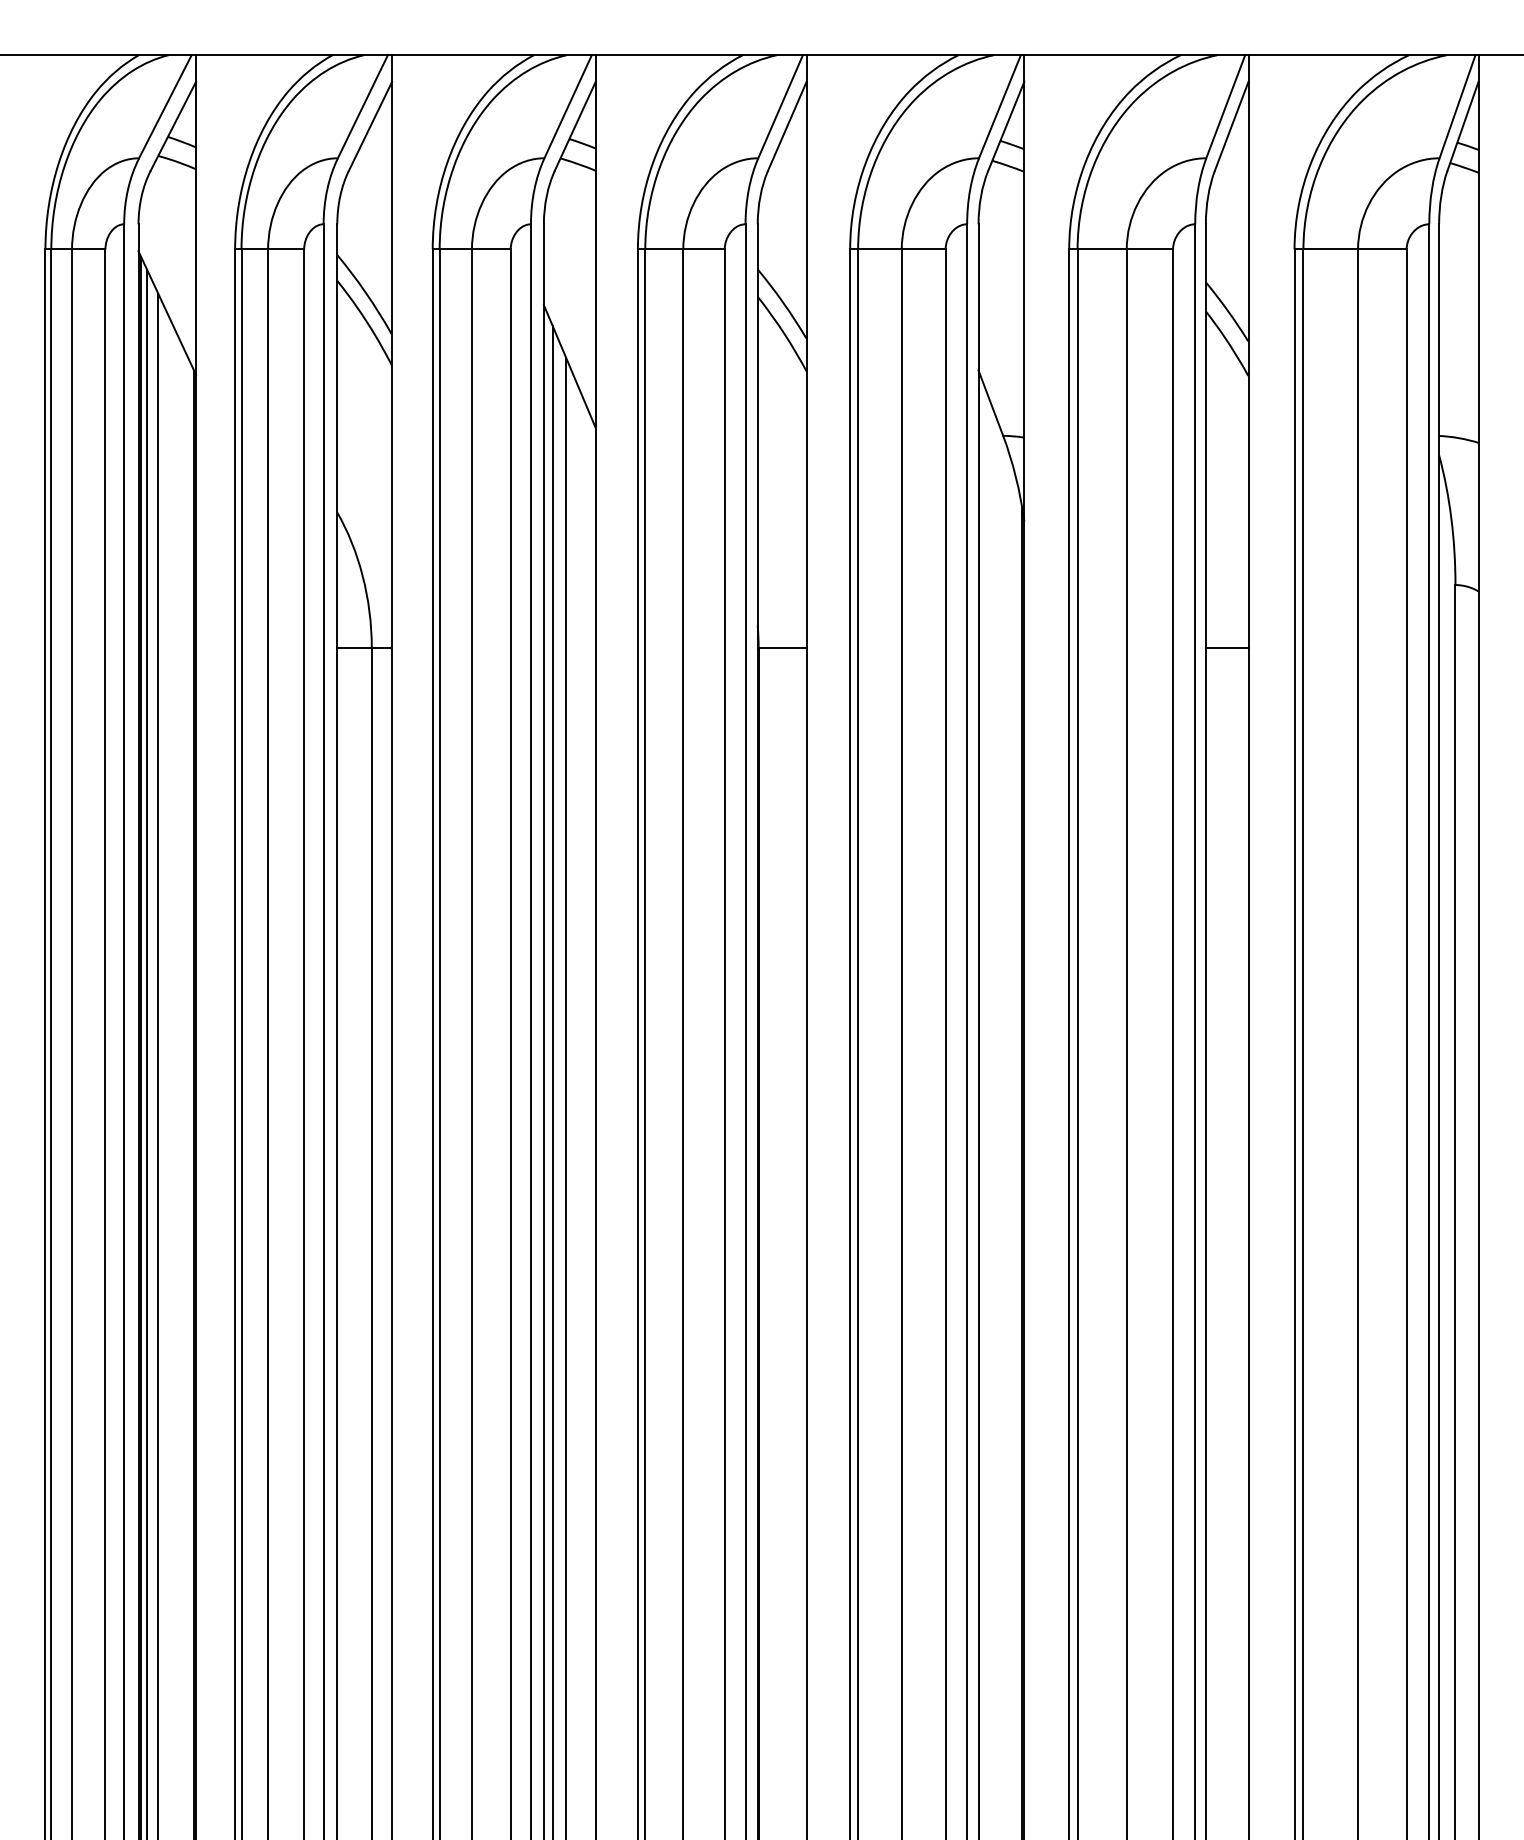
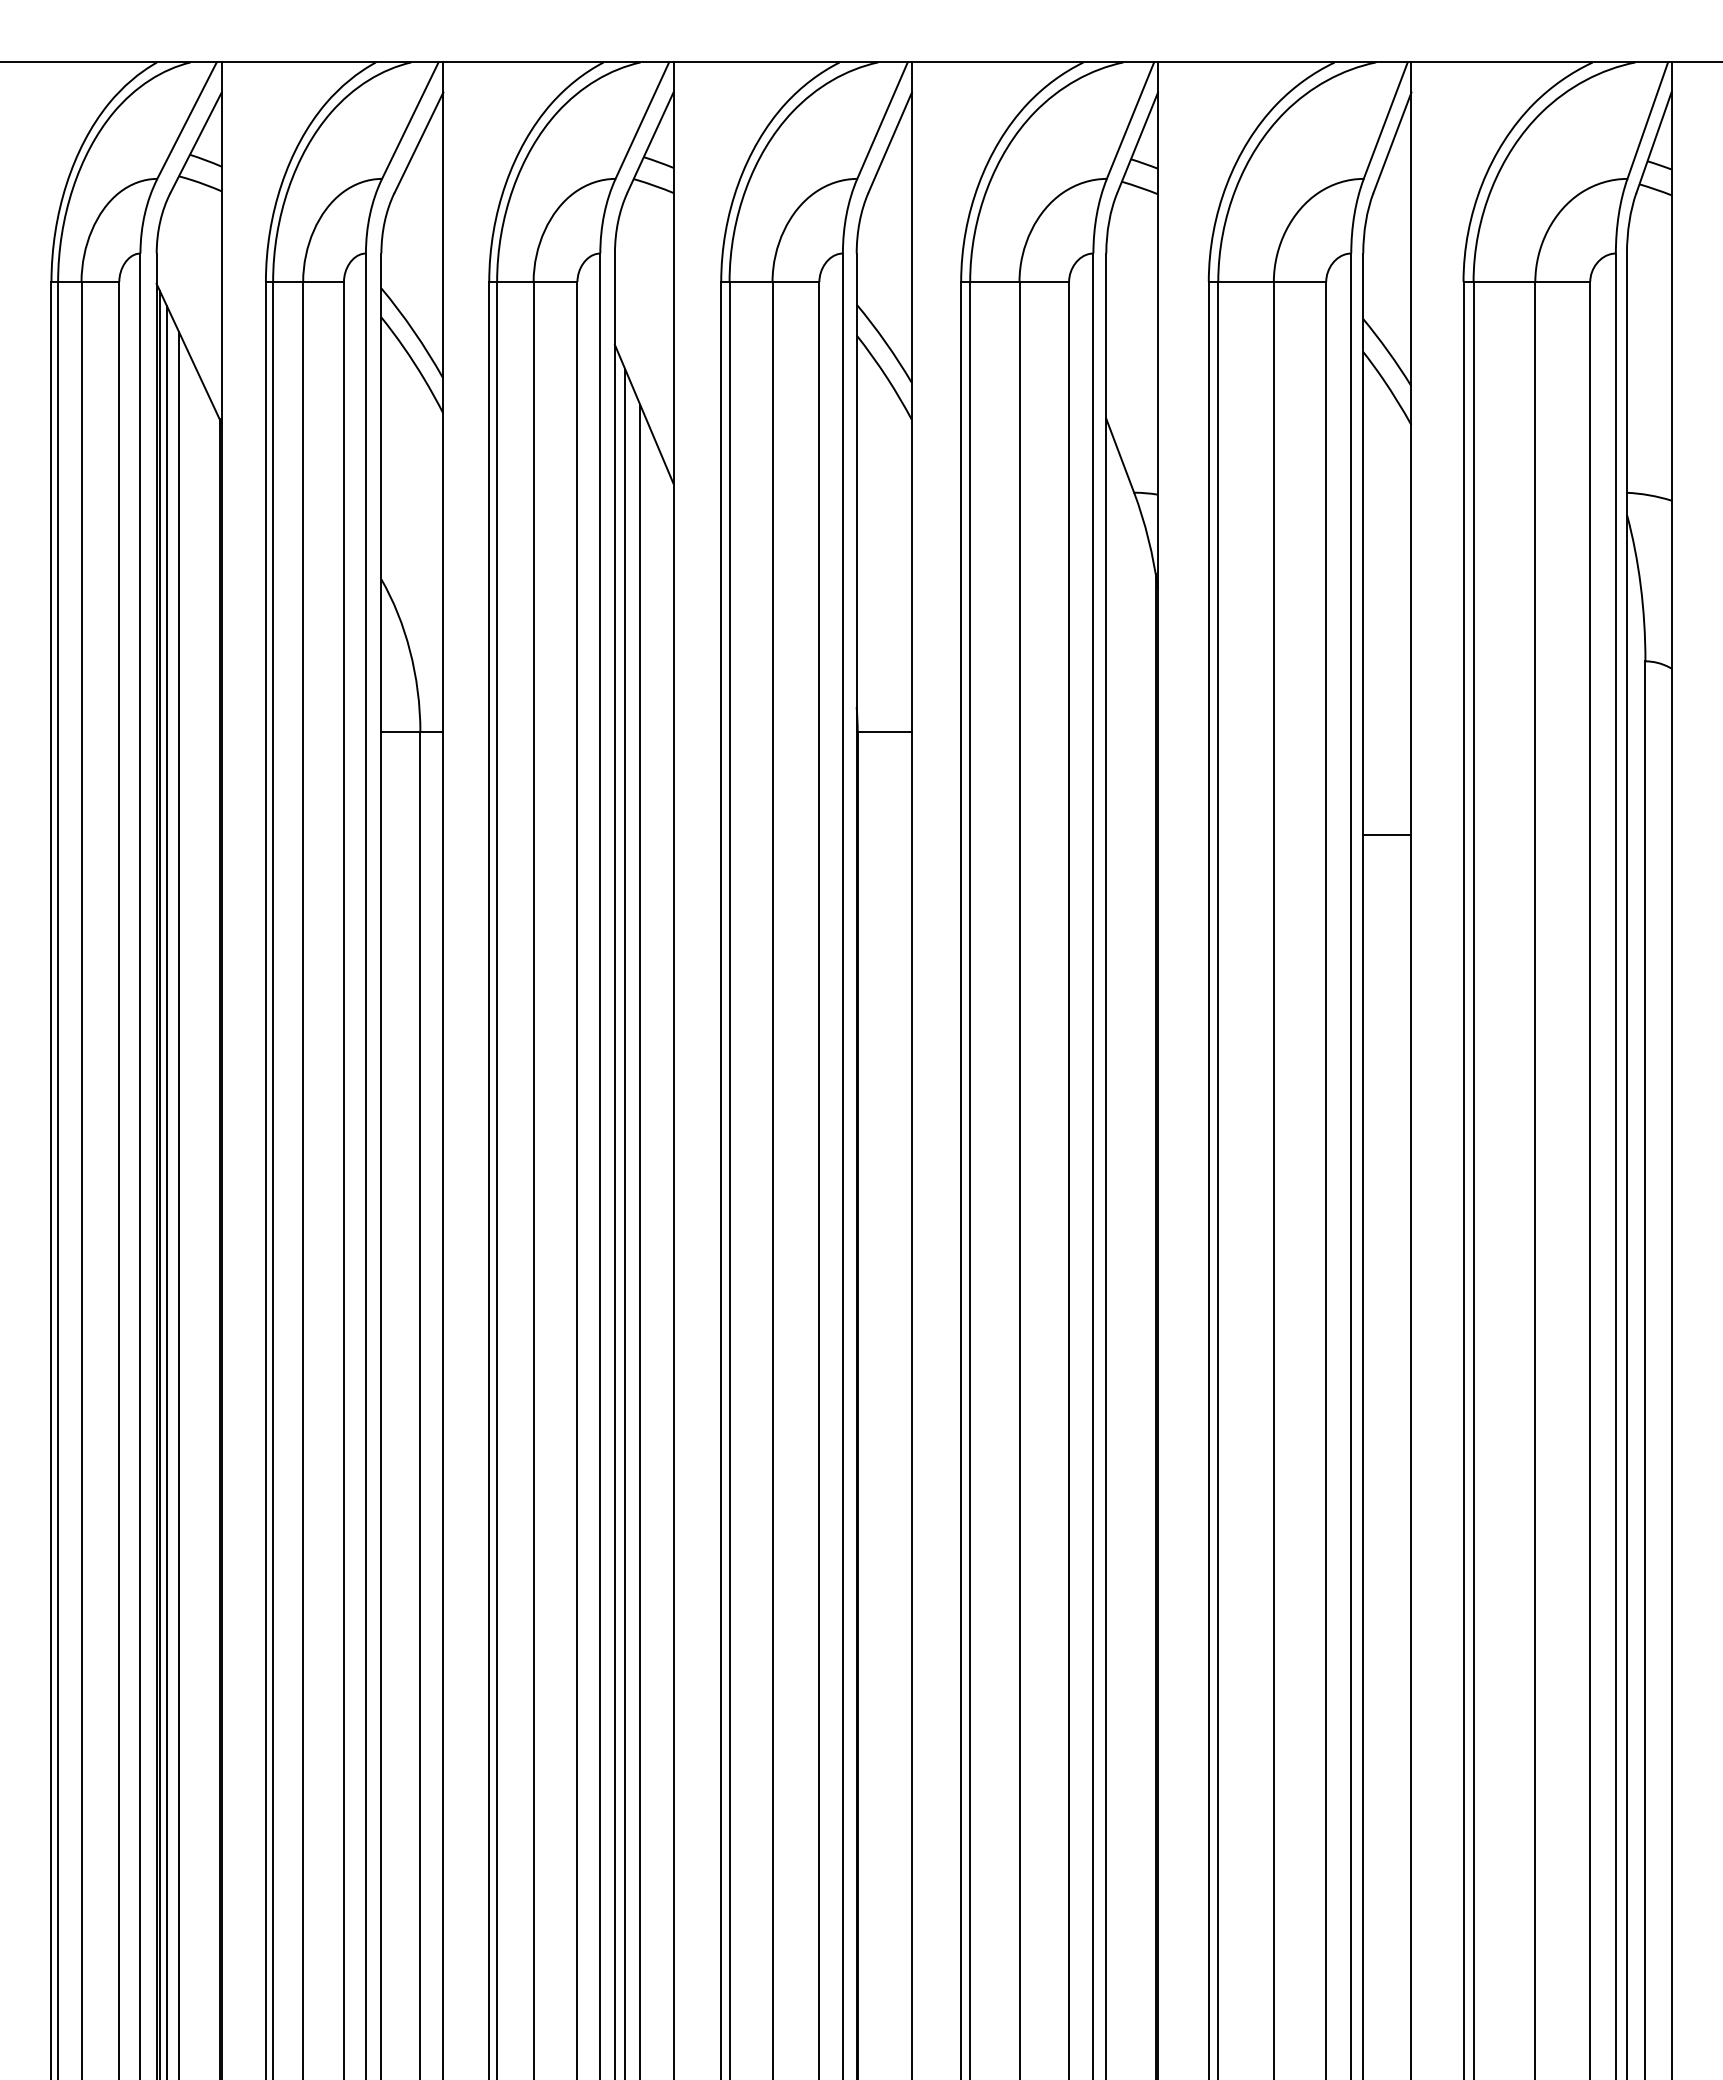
line: (1227, 647) -> (1387, 835), moved

